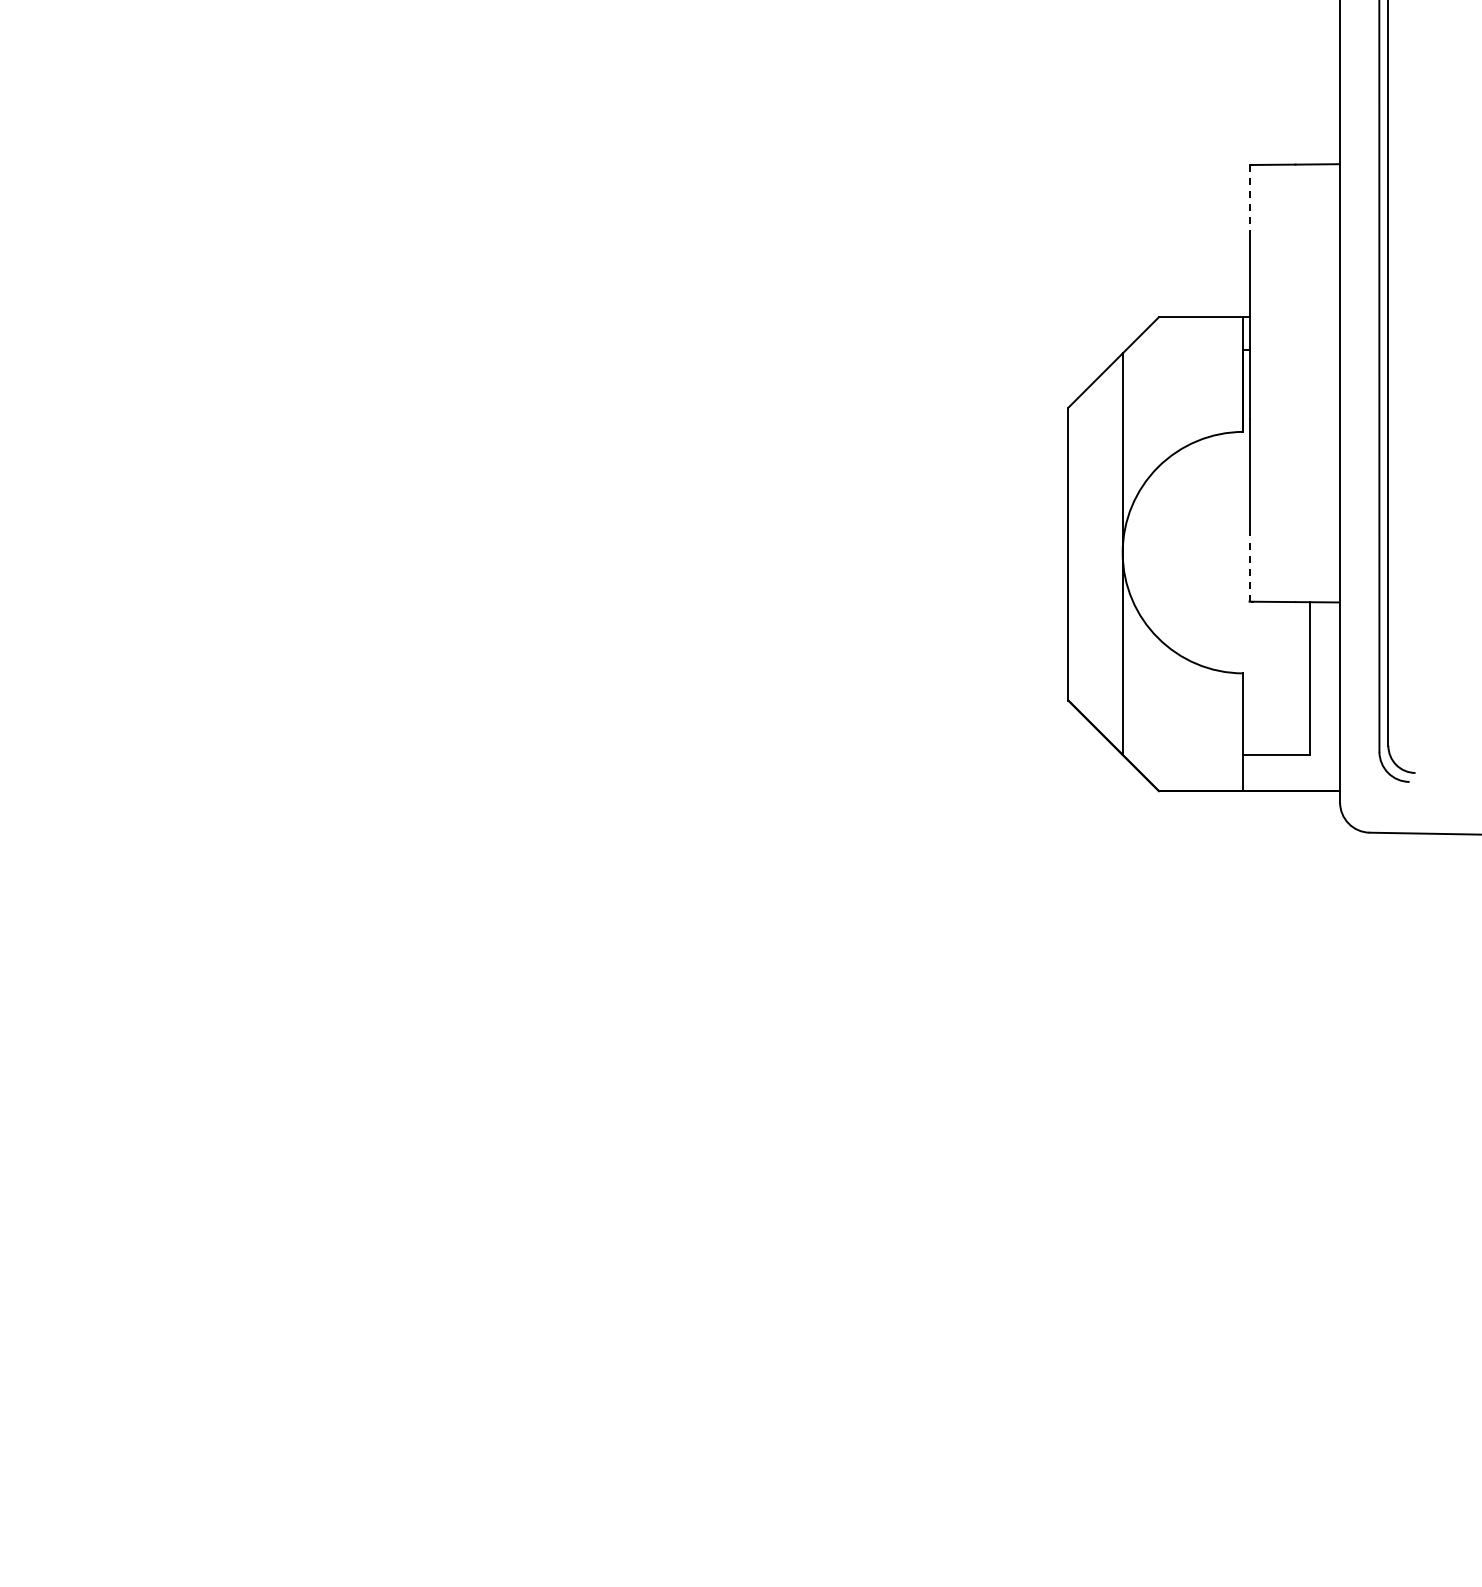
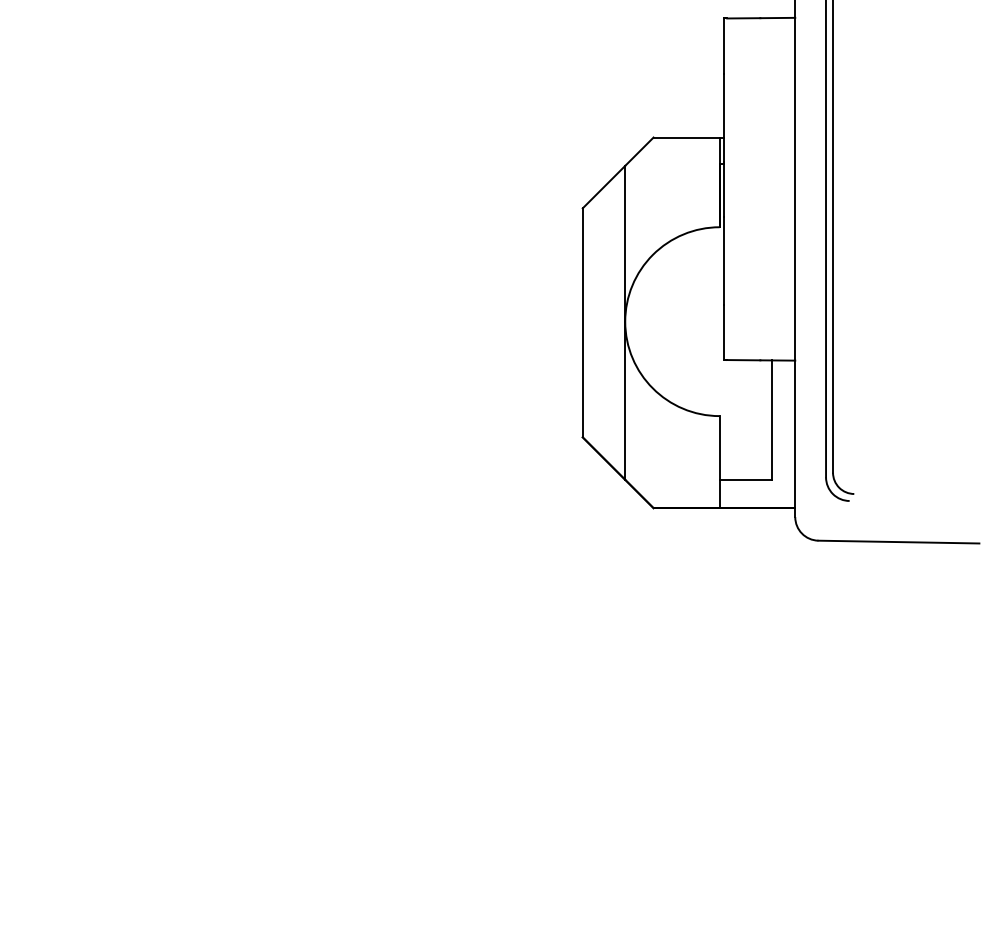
line: (1249, 200) -> (724, 46), dashed -> solid
line: (1249, 565) -> (724, 331), dashed -> solid

